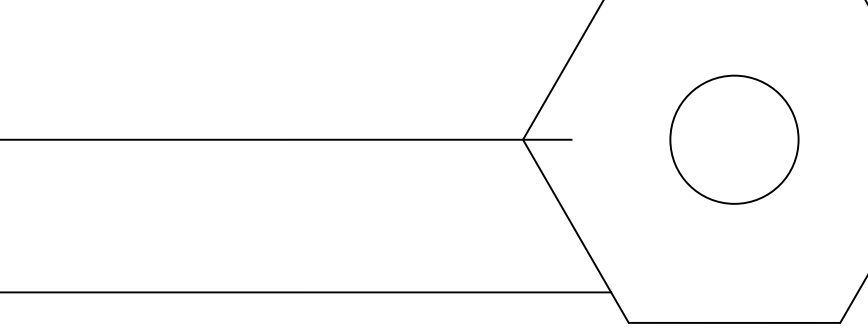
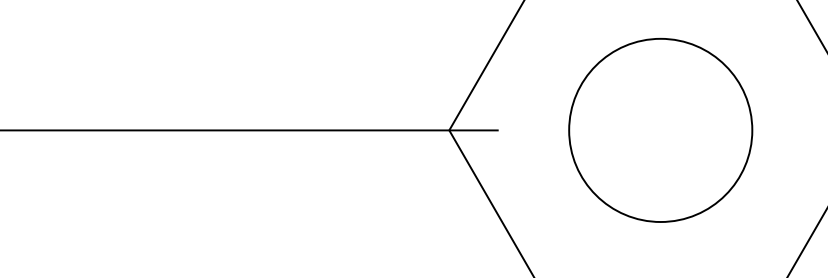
circle: (734, 139) -> (660, 130), size x1.43

